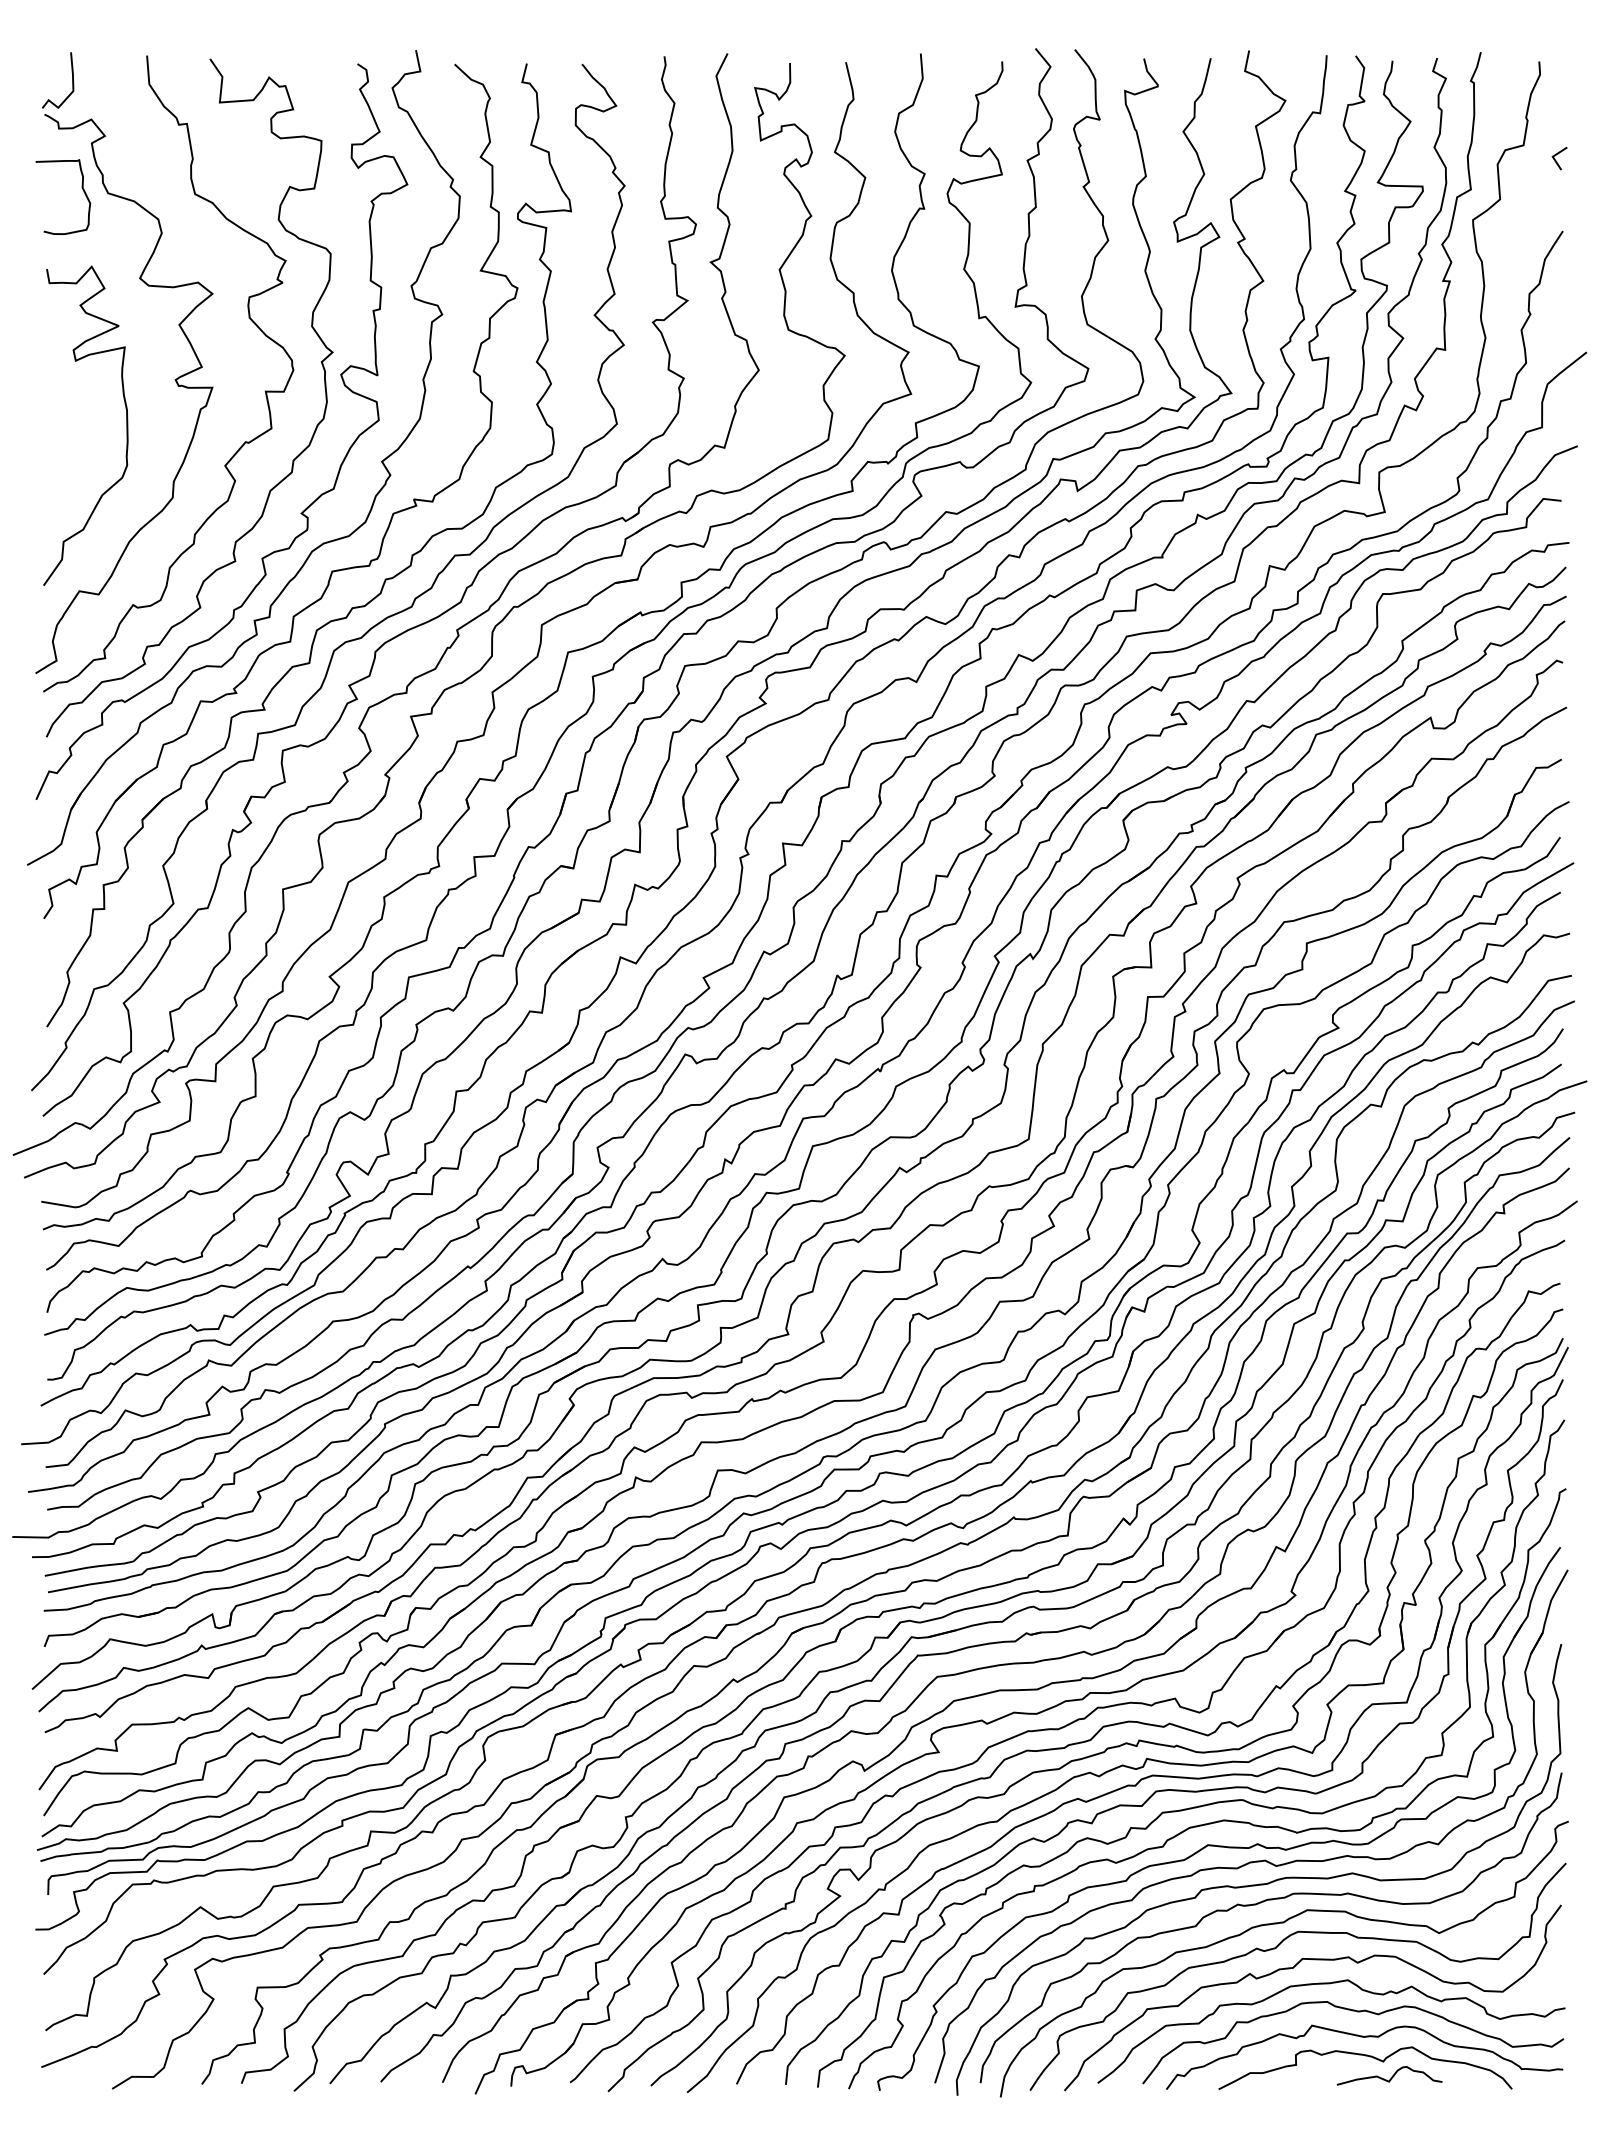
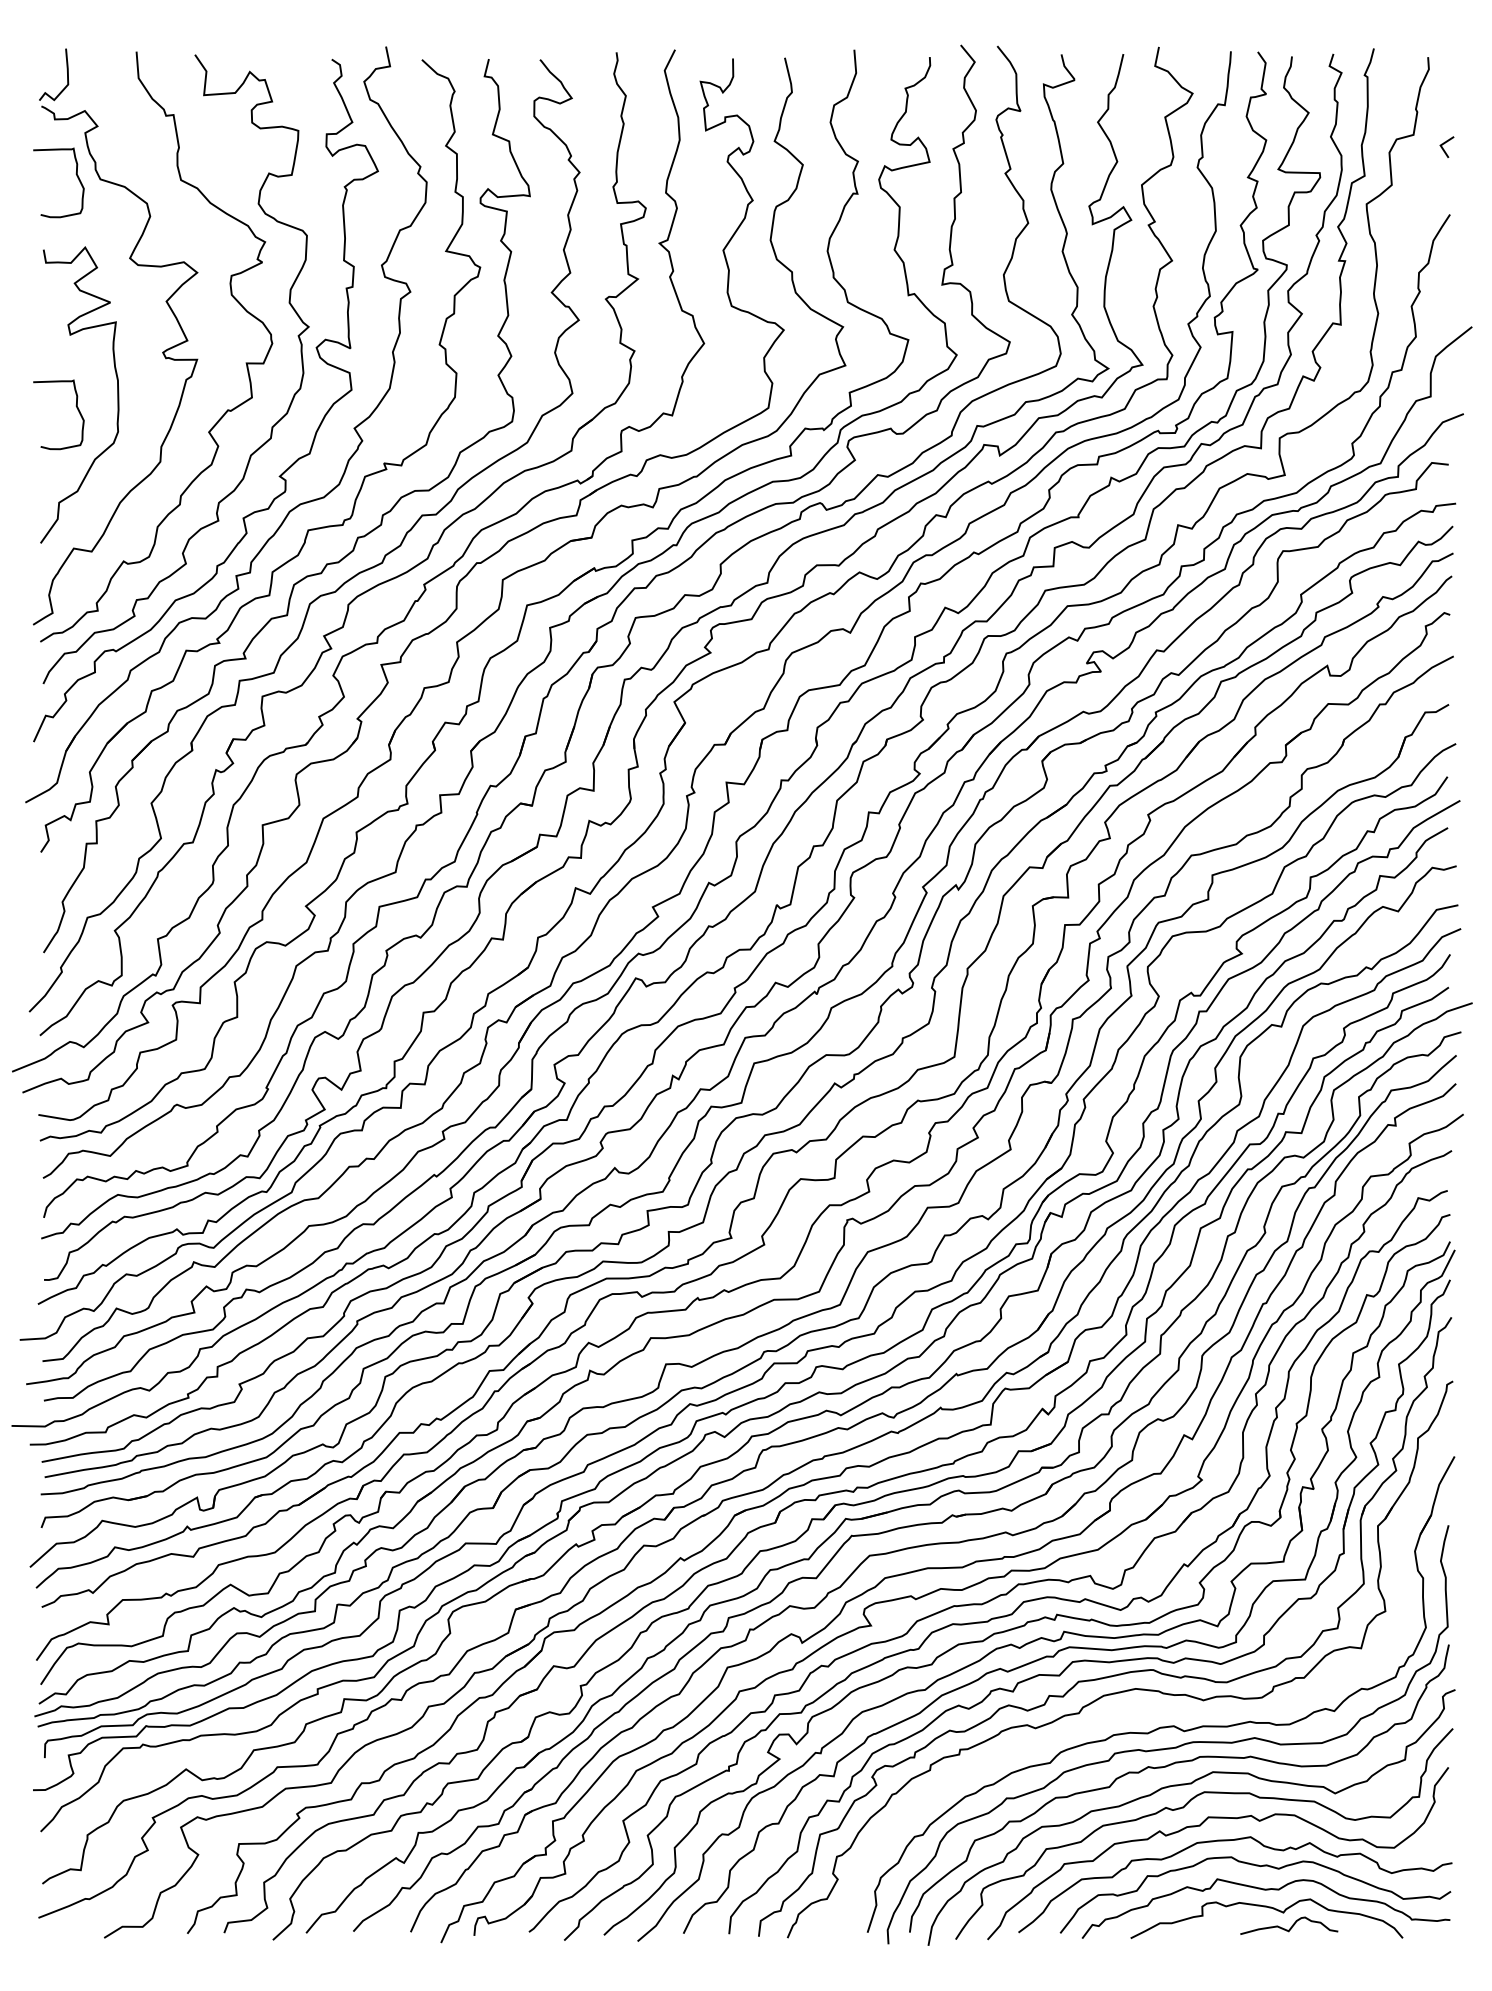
curve: (82, 440) -> (76, 408), added
part: (1214, 1844) -> (1126, 1711), removed

